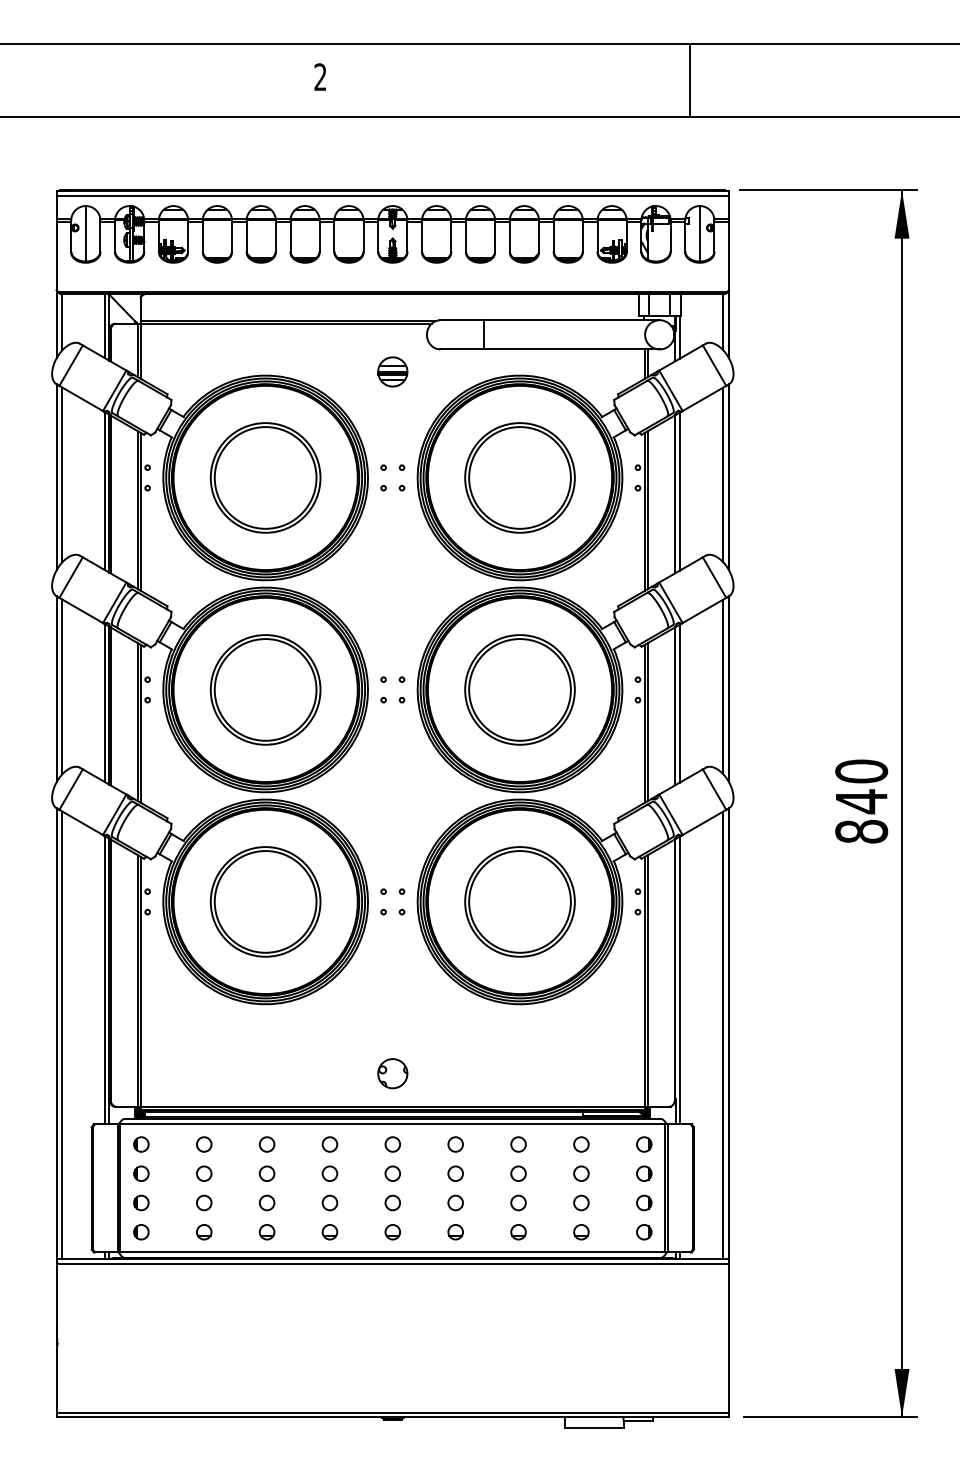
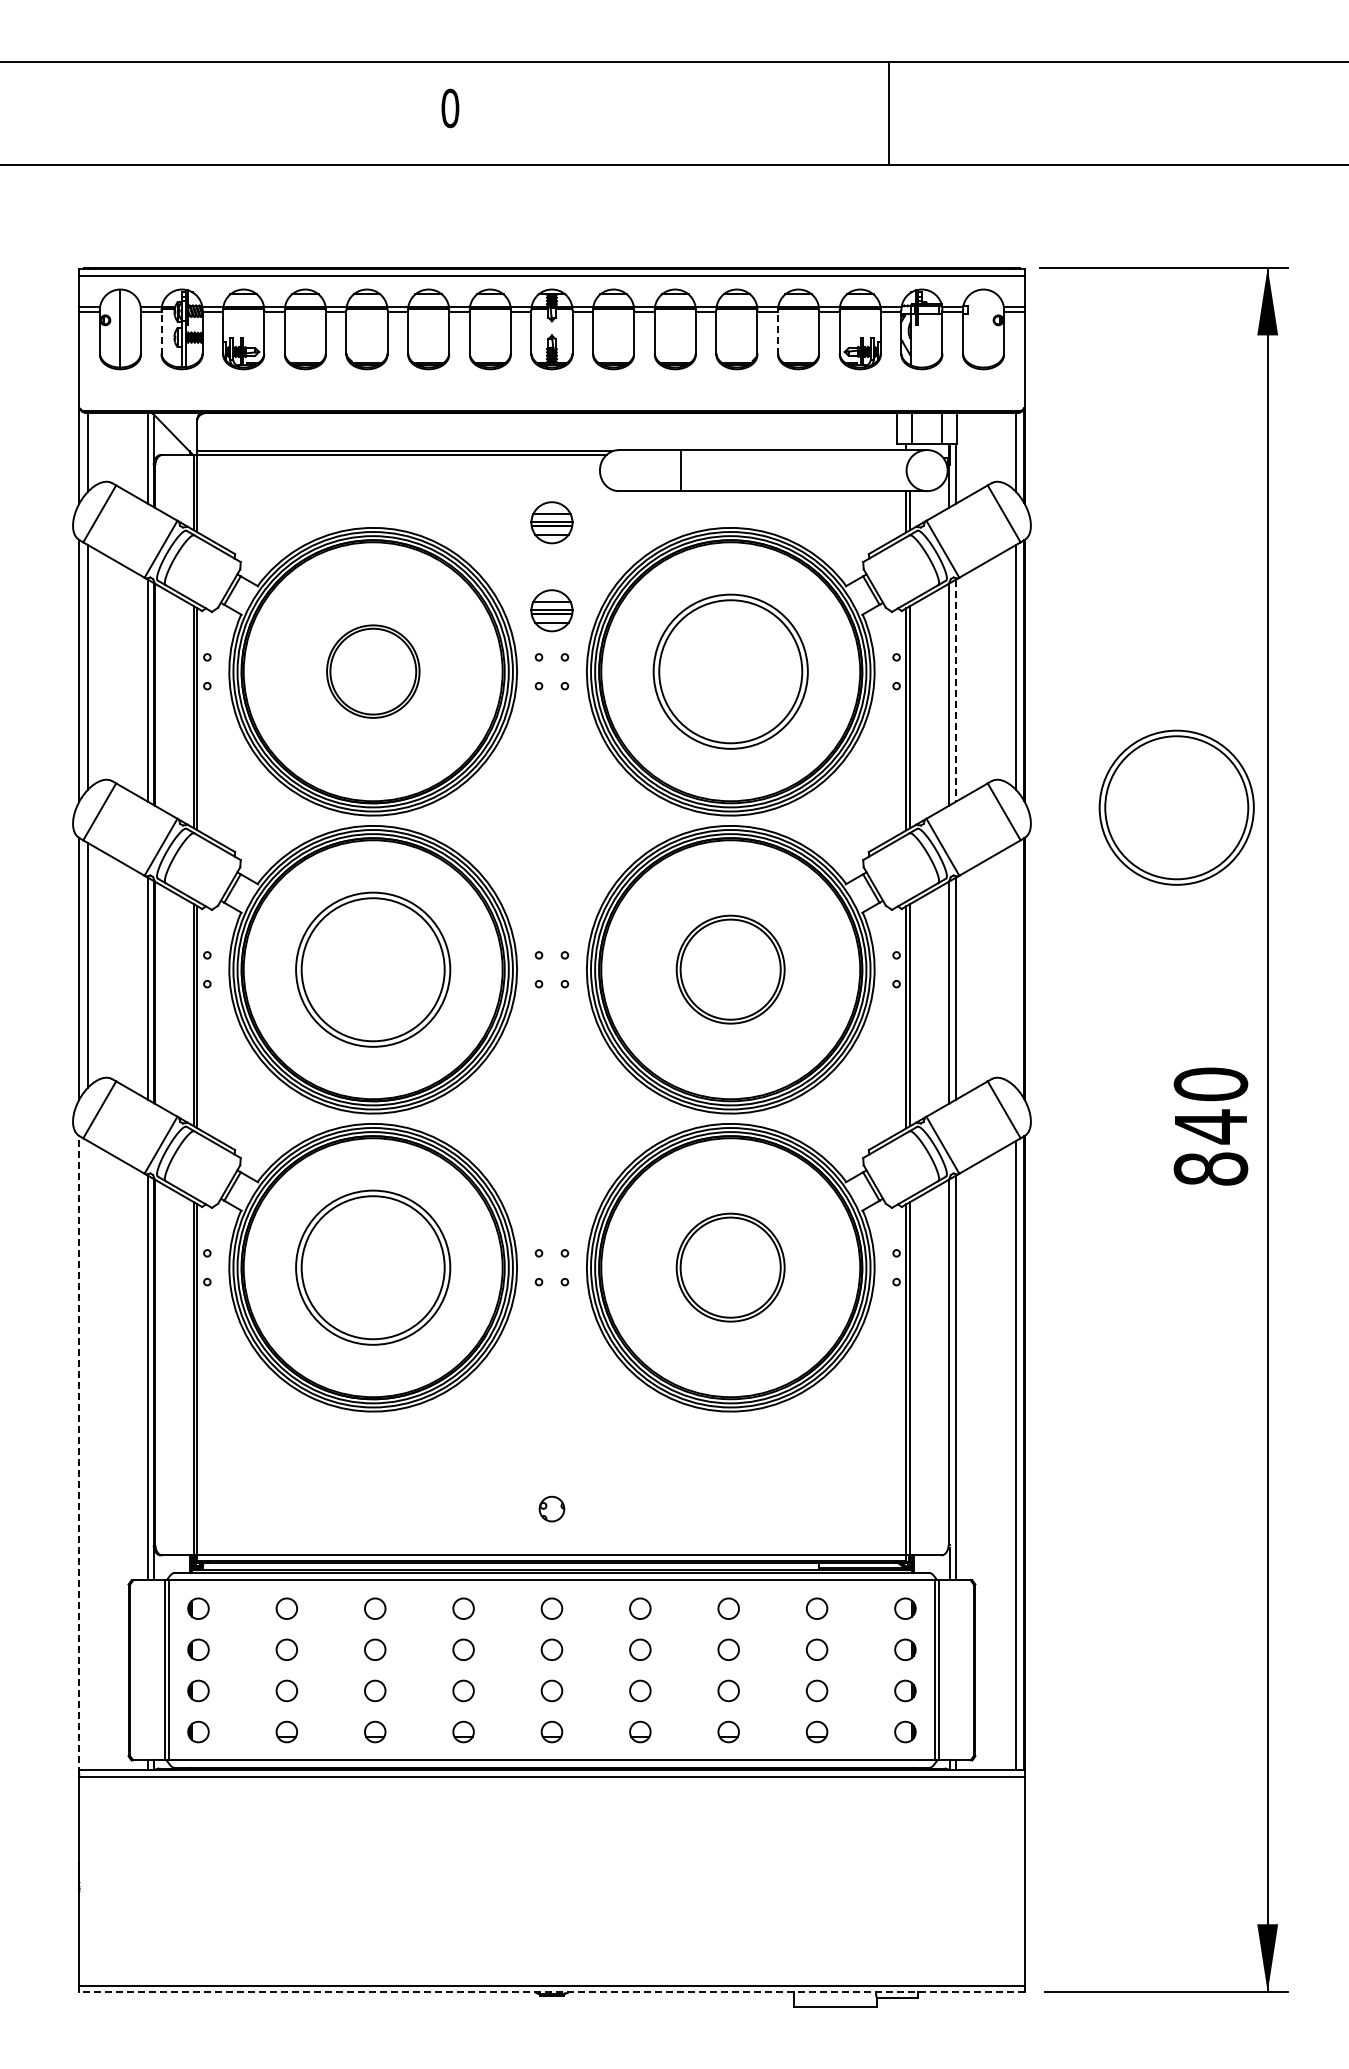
text: (320, 77) -> (450, 108), 2 -> 0
line: (690, 80) -> (889, 113), moved
line: (699, 233) -> (983, 328), removed
line: (115, 236) -> (161, 332), solid -> dashed
line: (553, 236) -> (778, 332), solid -> dashed
part: (392, 434) -> (551, 610), added
part: (265, 477) -> (373, 671), size x0.6
line: (679, 491) -> (955, 691), solid -> dashed
part: (837, 574) -> (1176, 807), added
line: (723, 686) -> (1016, 965), removed
part: (519, 689) -> (730, 969), size x0.7
part: (519, 901) -> (730, 1267), size x0.7
line: (56, 1034) -> (79, 1454), solid -> dashed
line: (62, 1035) -> (87, 1455), removed
part: (392, 1073) -> (551, 1508), size x0.6
line: (392, 1417) -> (551, 1992), solid -> dashed

